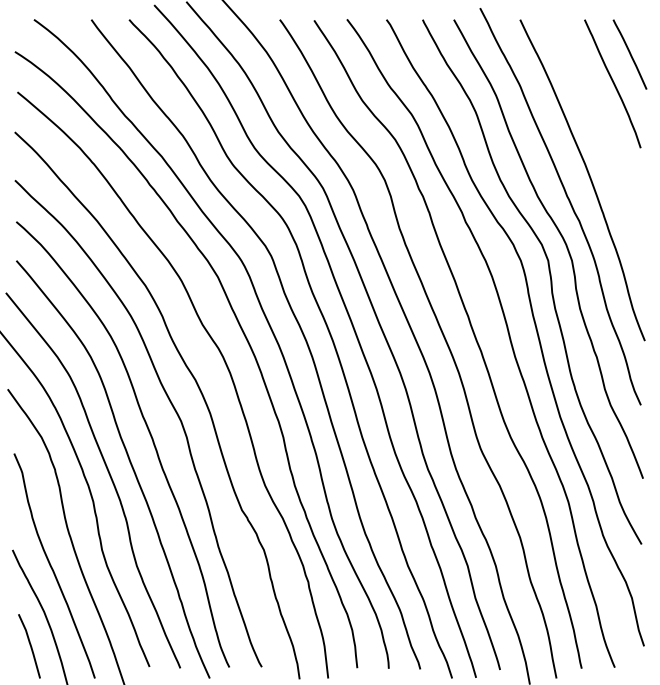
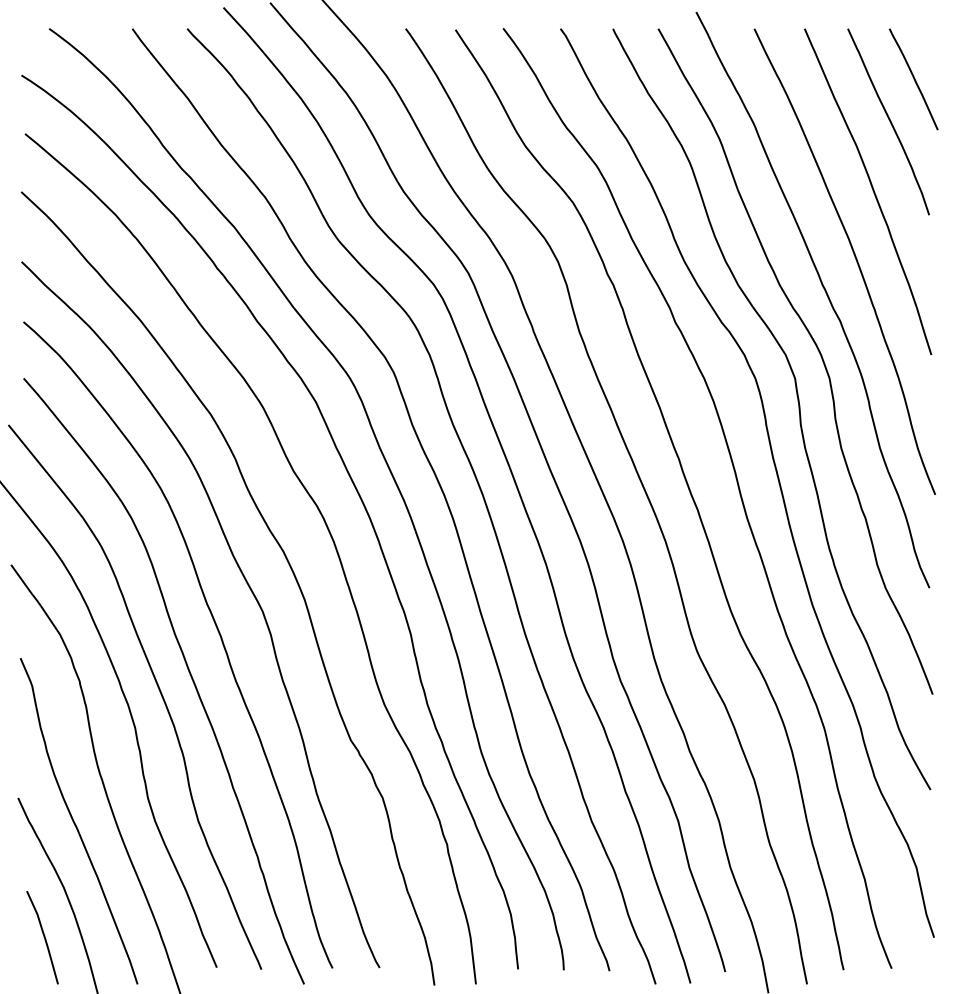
curve: (600, 129) -> (870, 188), added

